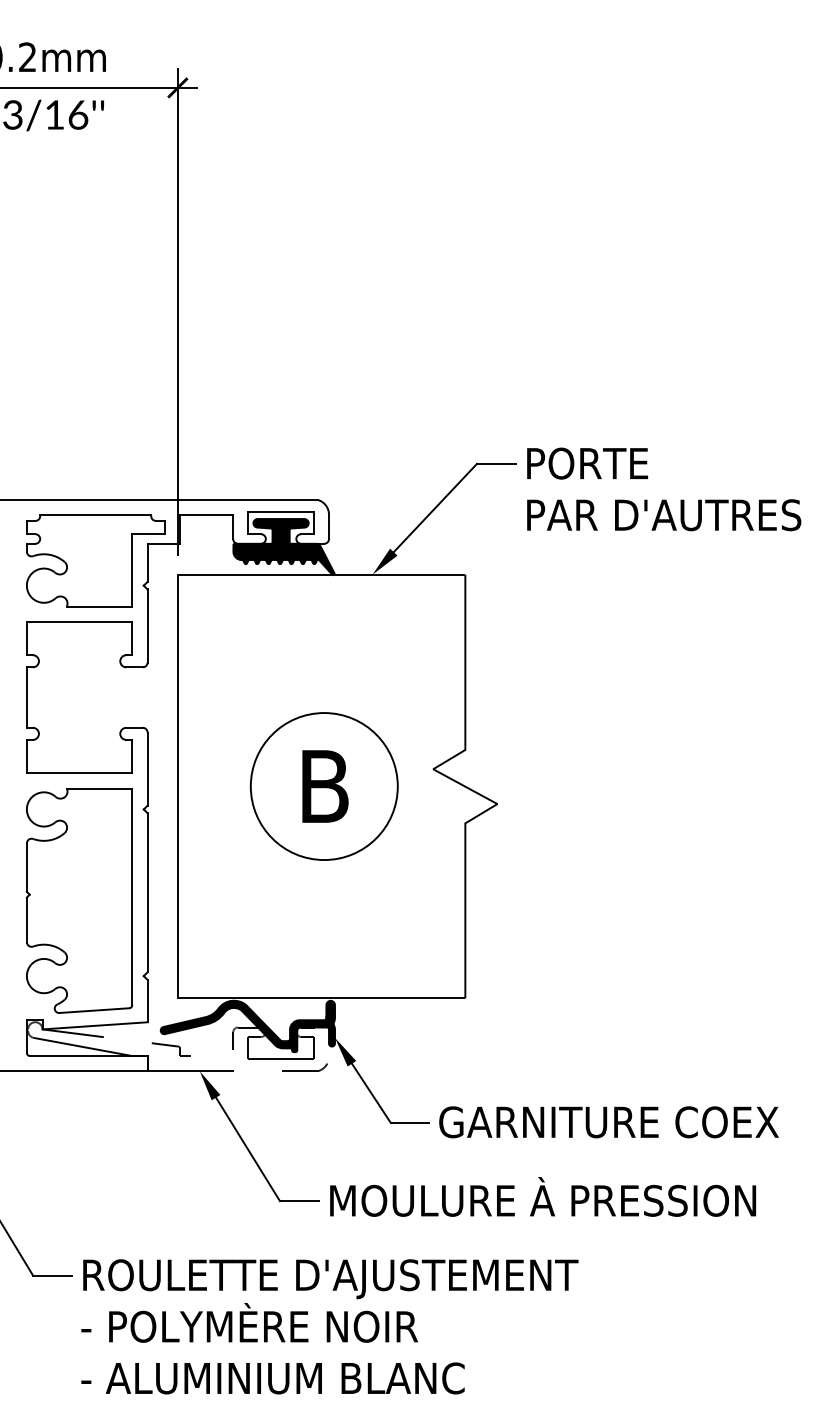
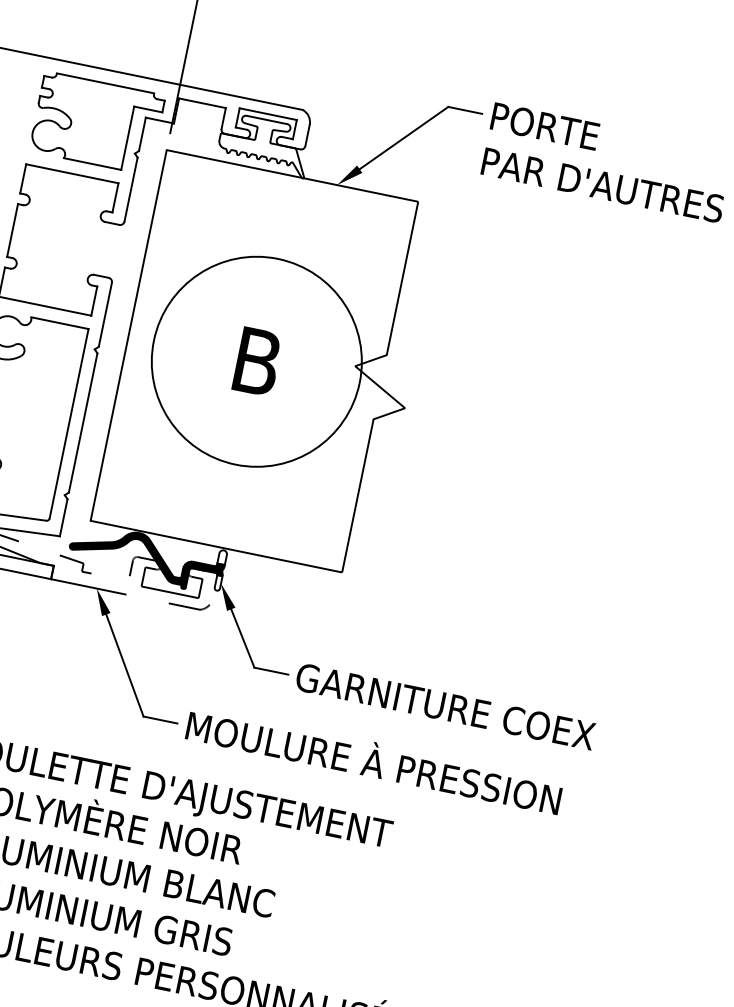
fill: (283, 547) -> (264, 145), removed
circle: (323, 786) -> (256, 361), size x1.6
fill: (330, 1008) -> (222, 557), removed
fill: (332, 1037) -> (218, 582), removed

